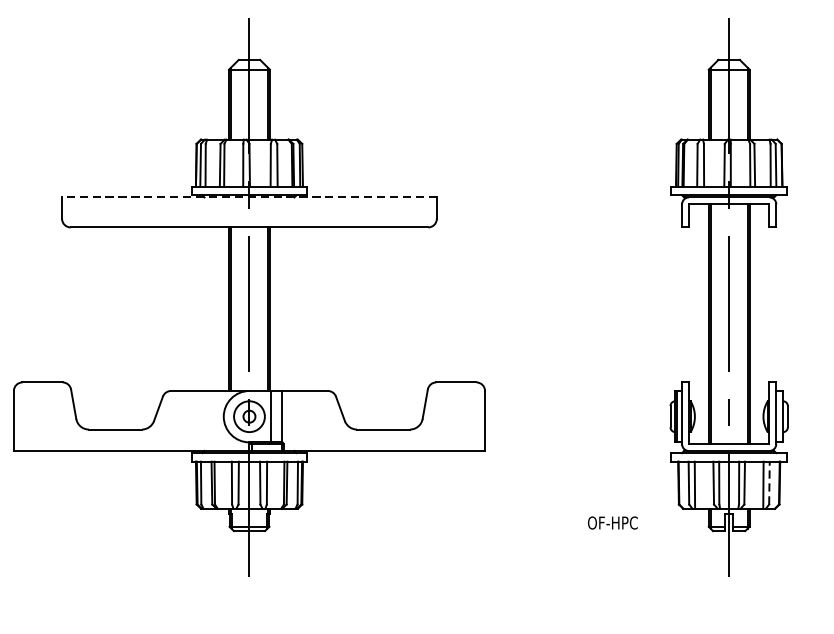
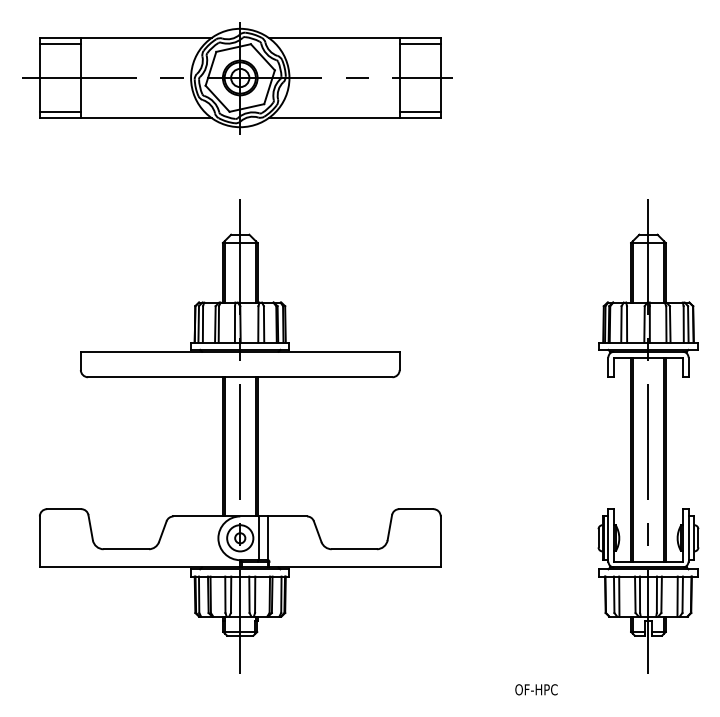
line: (248, 197) -> (239, 351), dashed -> solid
line: (769, 482) -> (682, 594), dashed -> solid
text: (612, 522) -> (536, 689), moved

